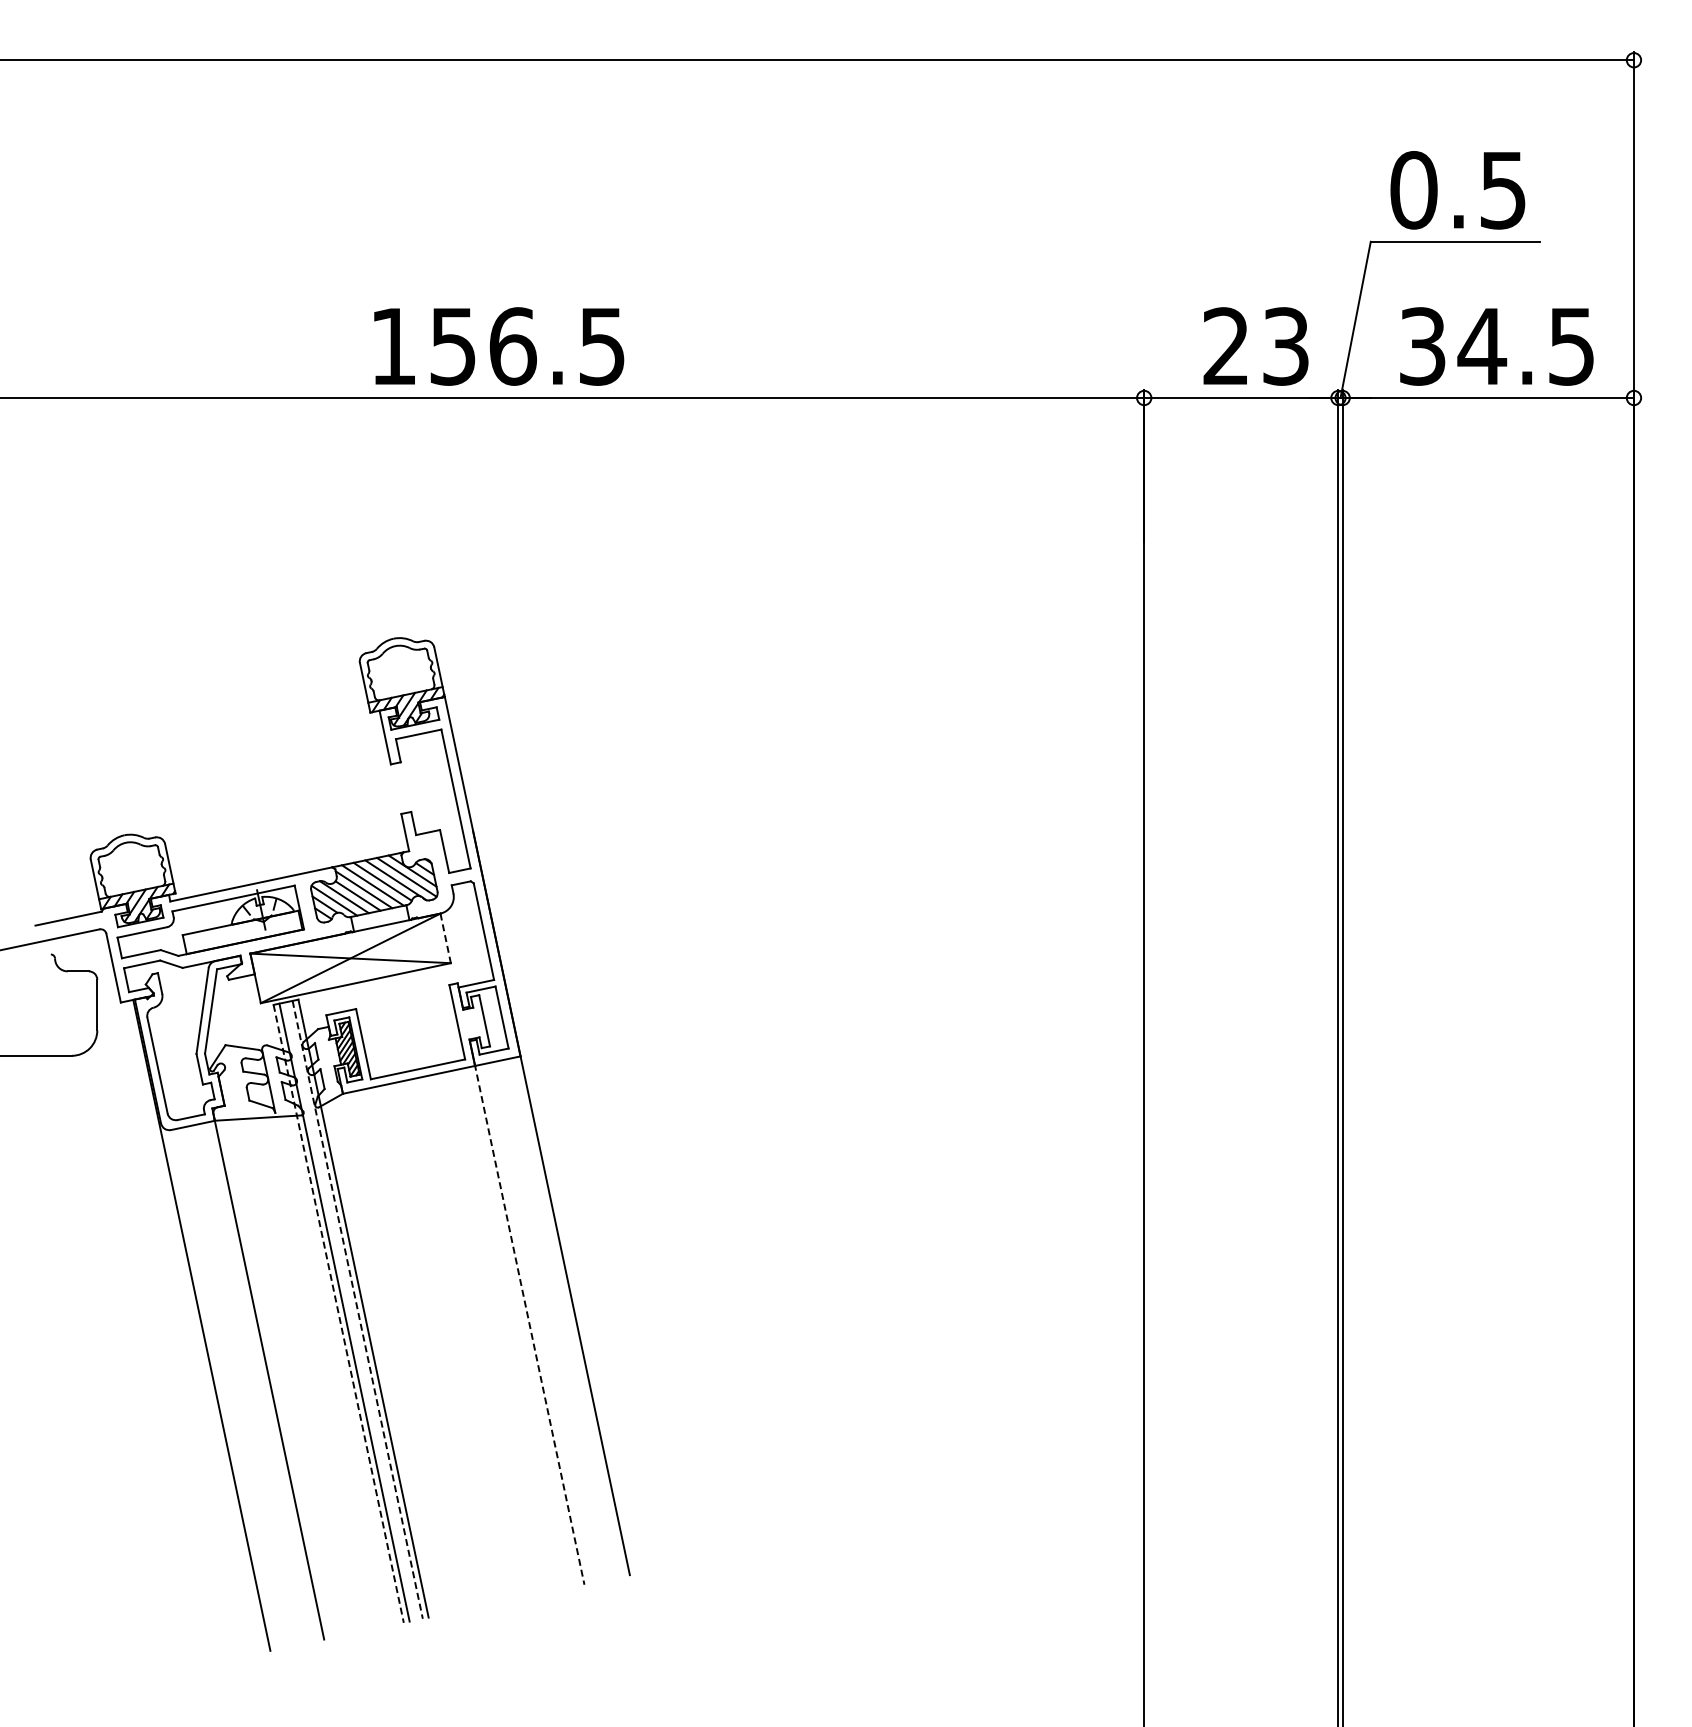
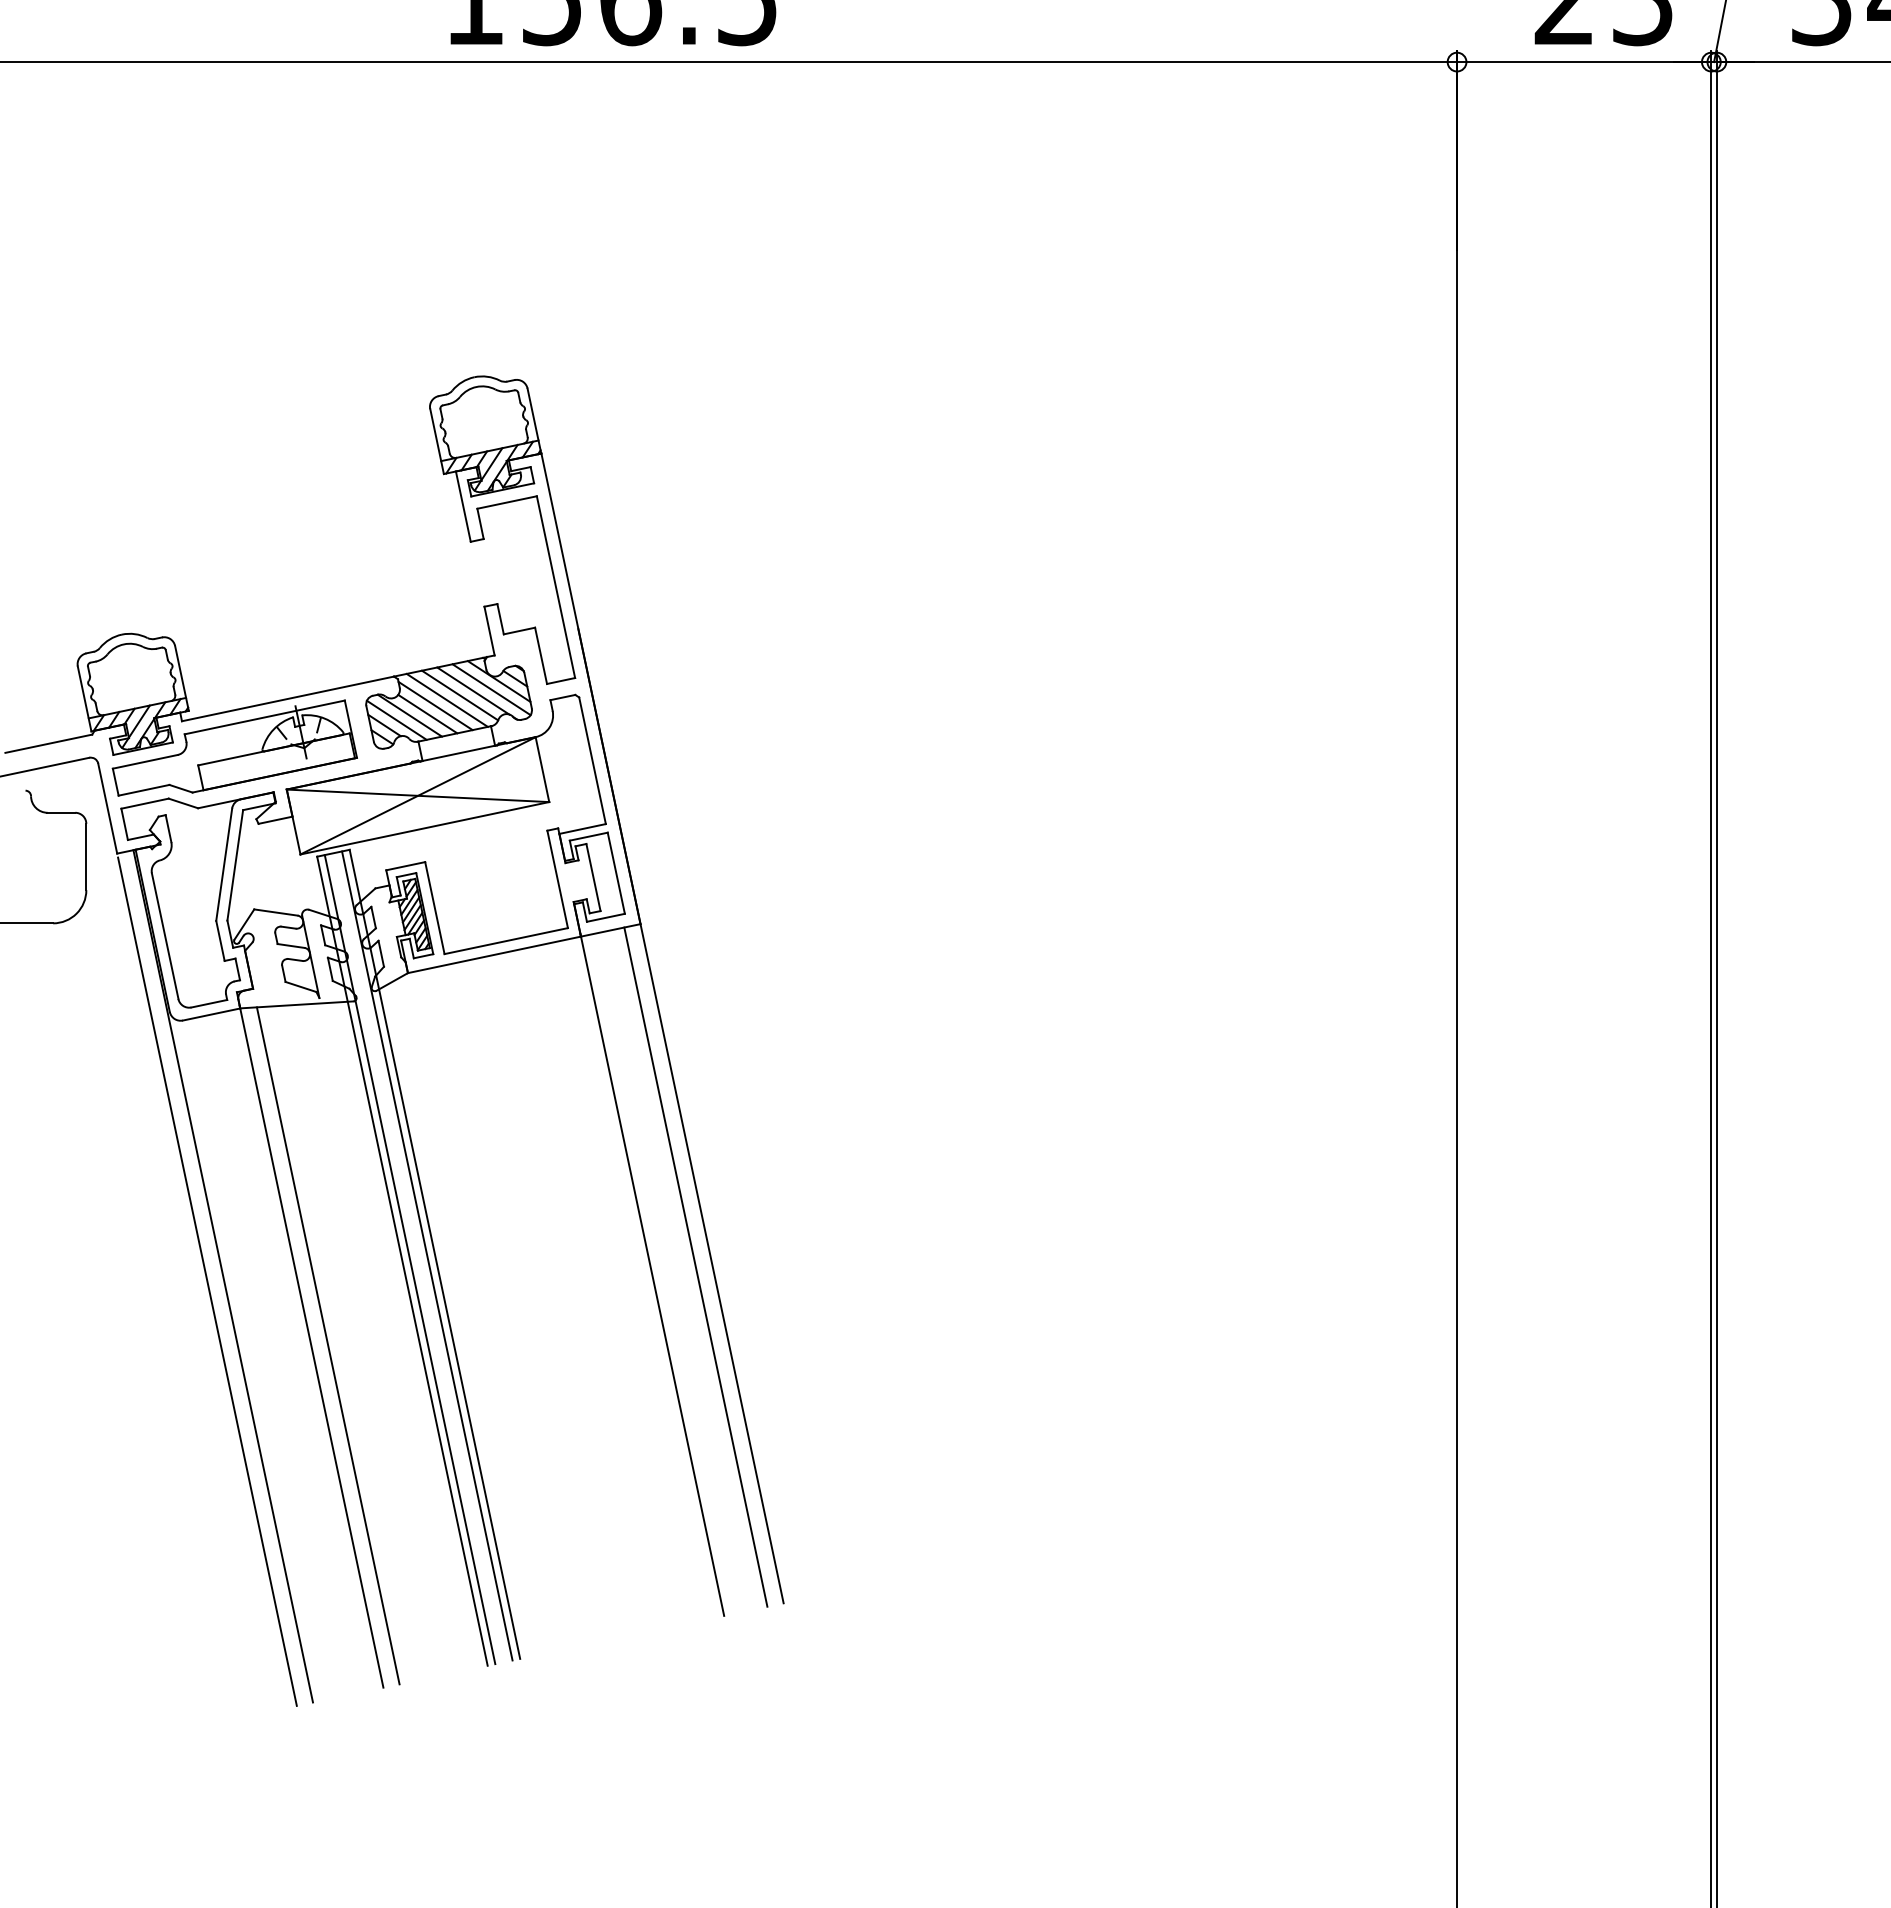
line: (445, 938) -> (542, 769), dashed -> solid
line: (357, 1309) -> (427, 1255), dashed -> solid
line: (338, 1313) -> (402, 1260), dashed -> solid
line: (562, 1318) -> (695, 1267), added
line: (529, 1324) -> (652, 1275), dashed -> solid
line: (189, 1329) -> (207, 1281), added
line: (281, 1378) -> (327, 1345), added

